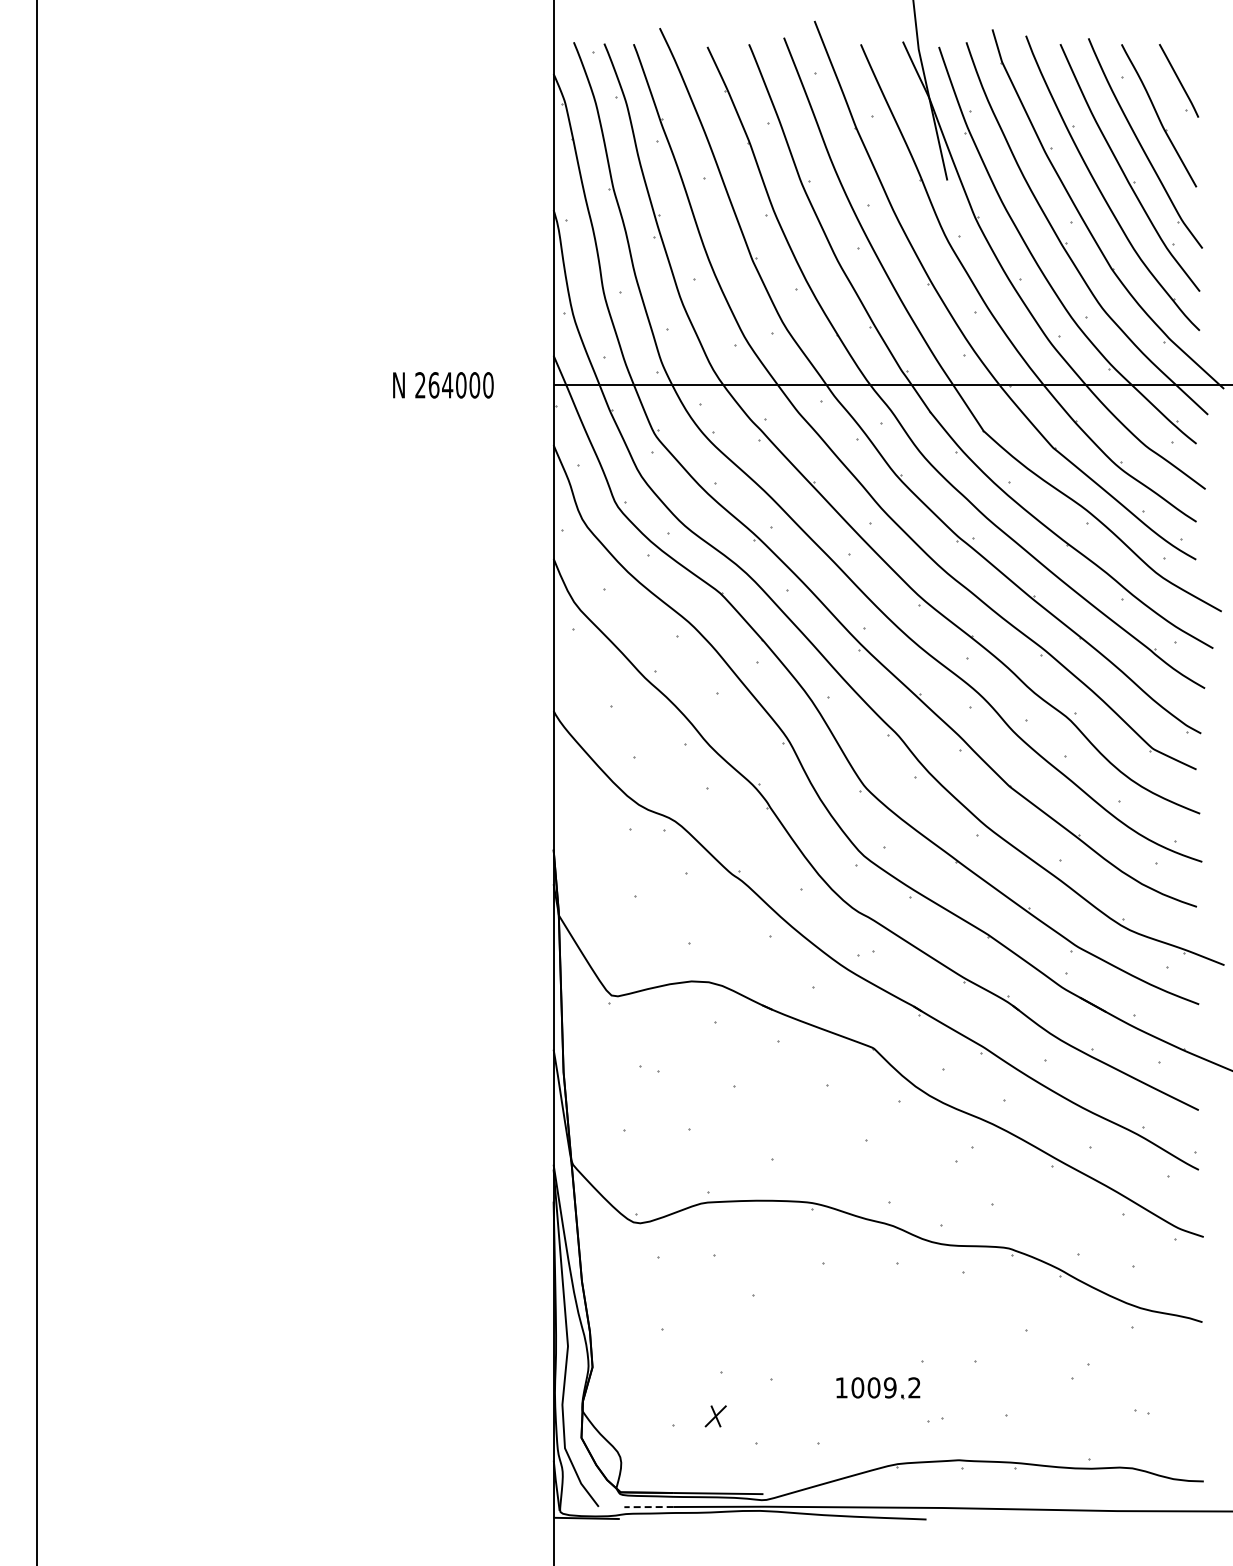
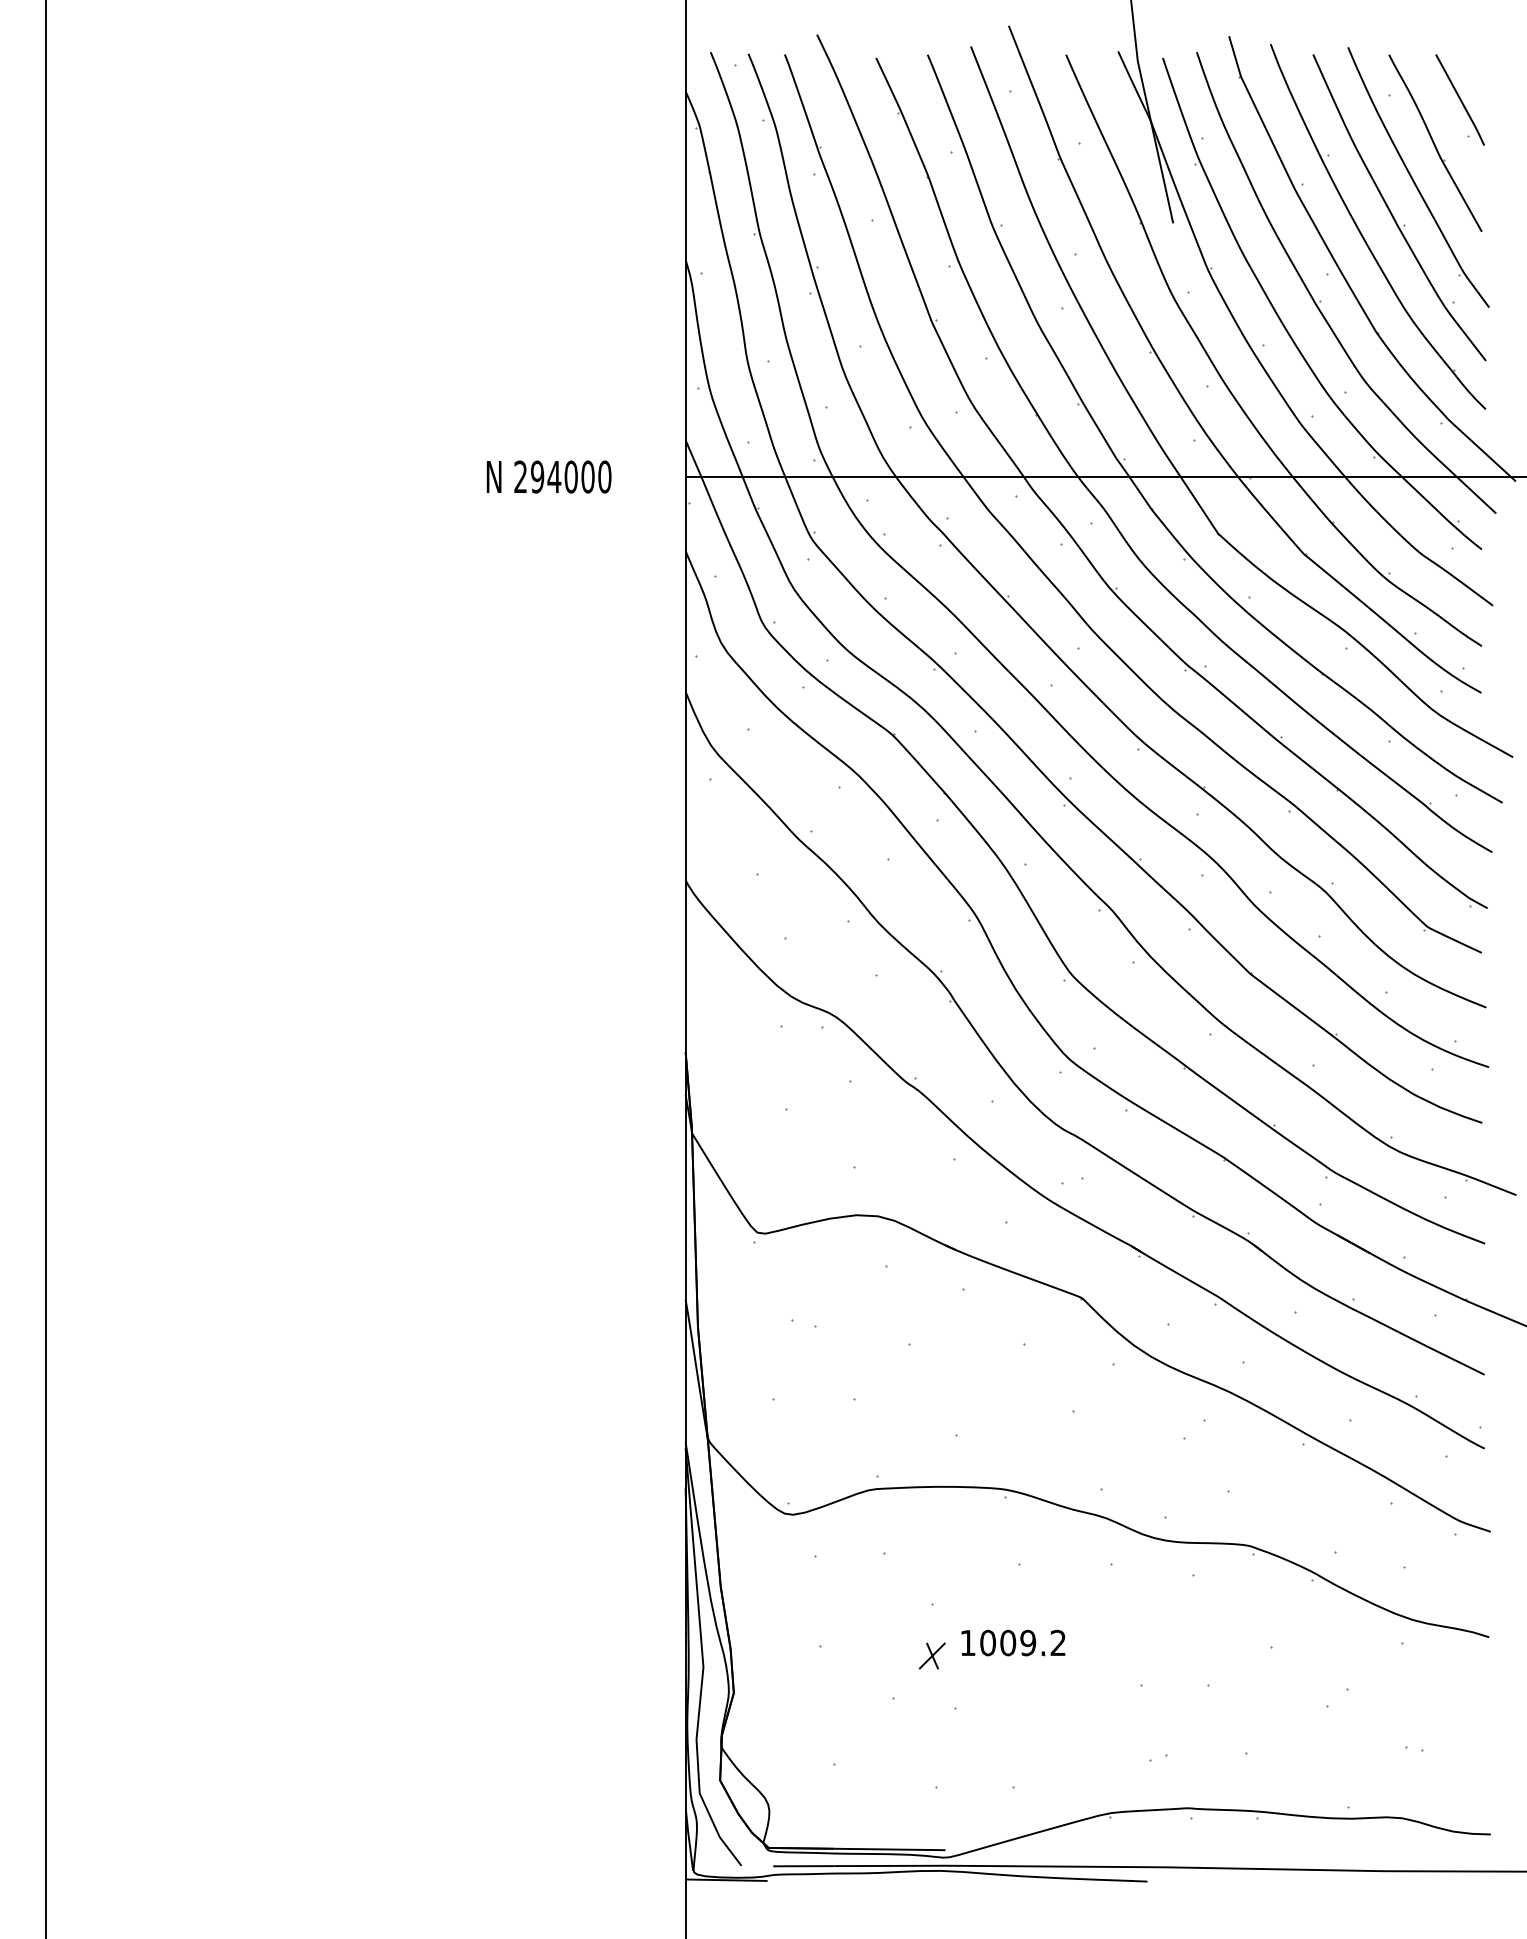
text: (433, 385) -> (536, 477), 264000 -> 294000
part: (878, 1388) -> (1013, 1643), moved
part: (715, 1416) -> (931, 1656), moved
line: (649, 1507) -> (804, 1866), dashed -> solid

